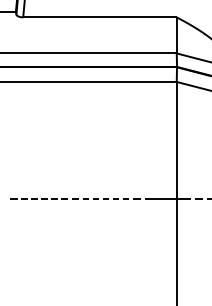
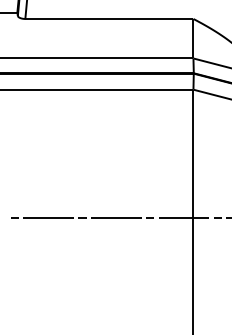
line: (44, 199) -> (48, 218), dashed -> solid
line: (105, 199) -> (115, 218), dashed -> solid

